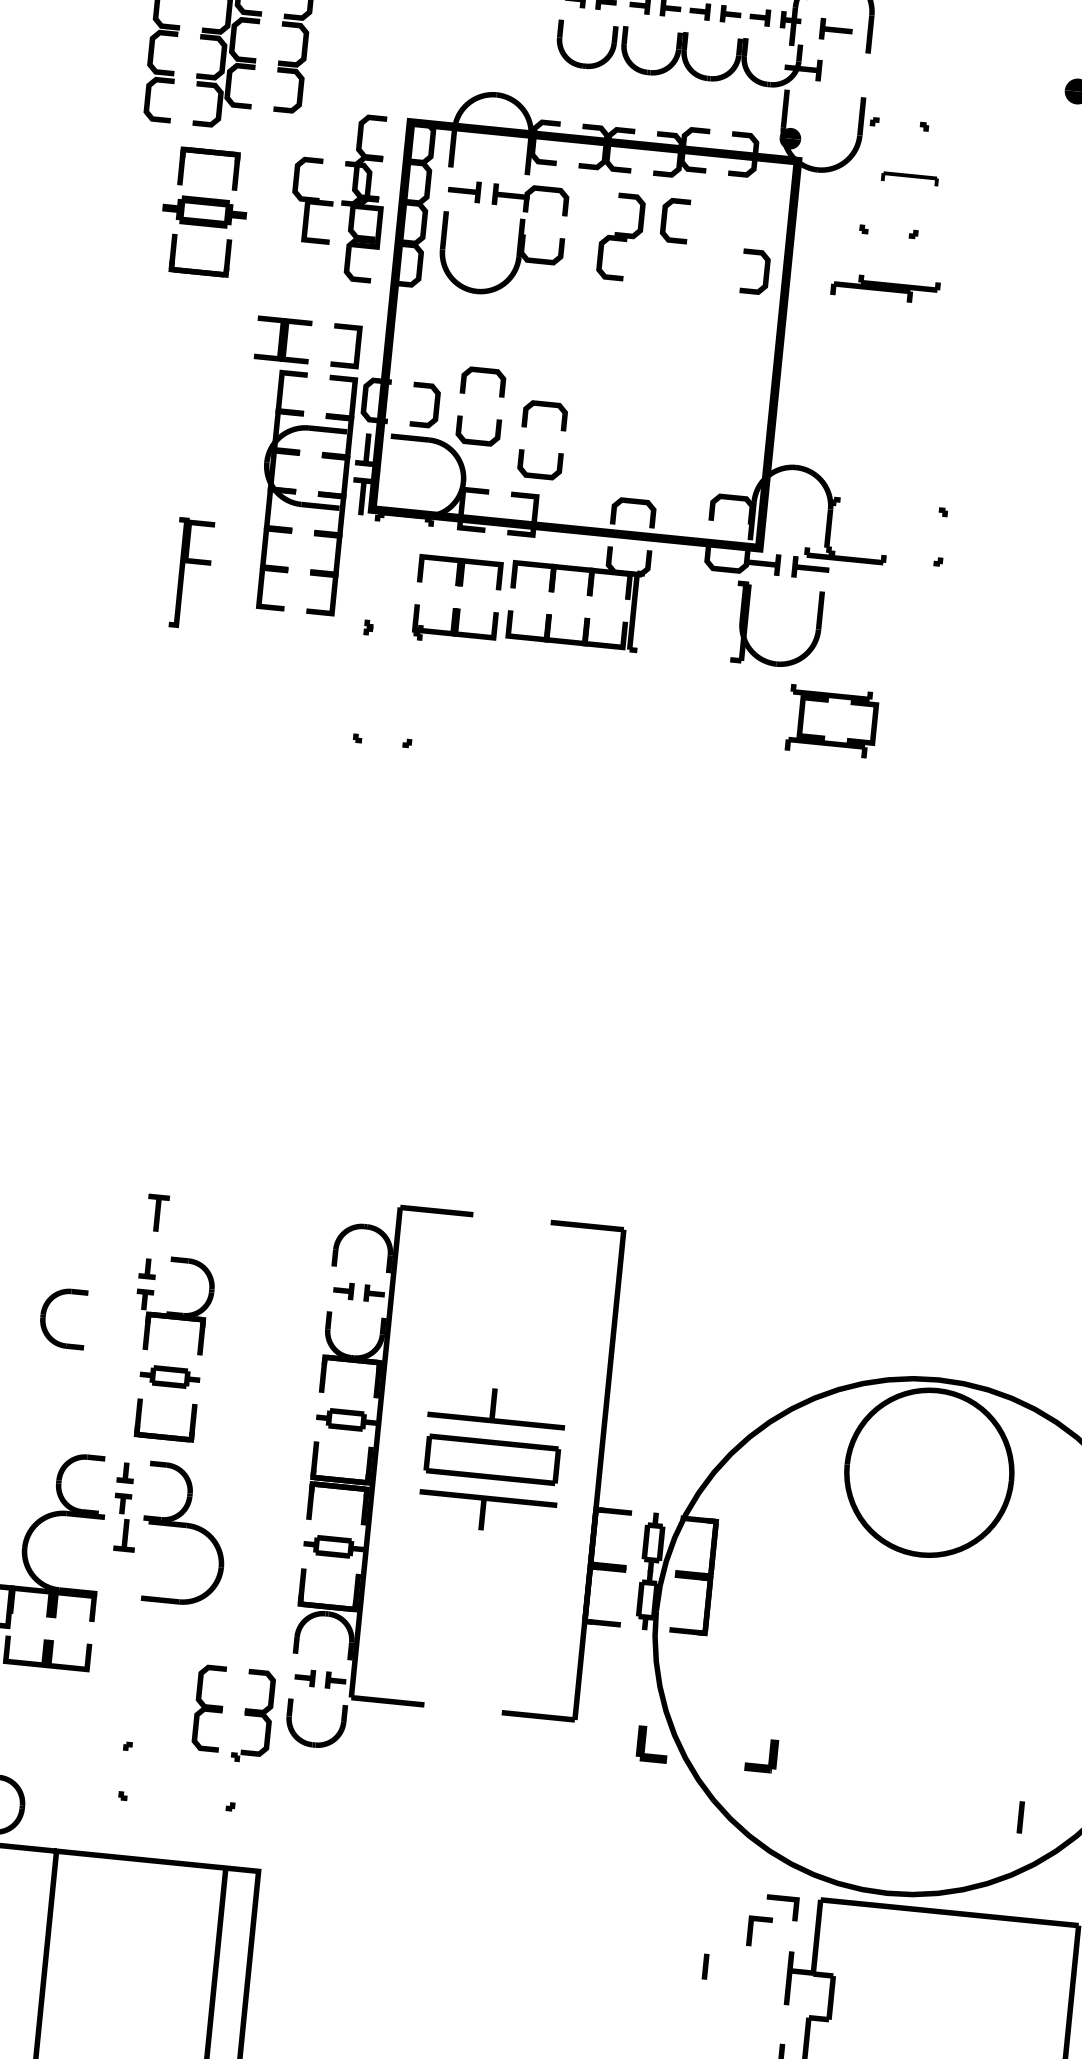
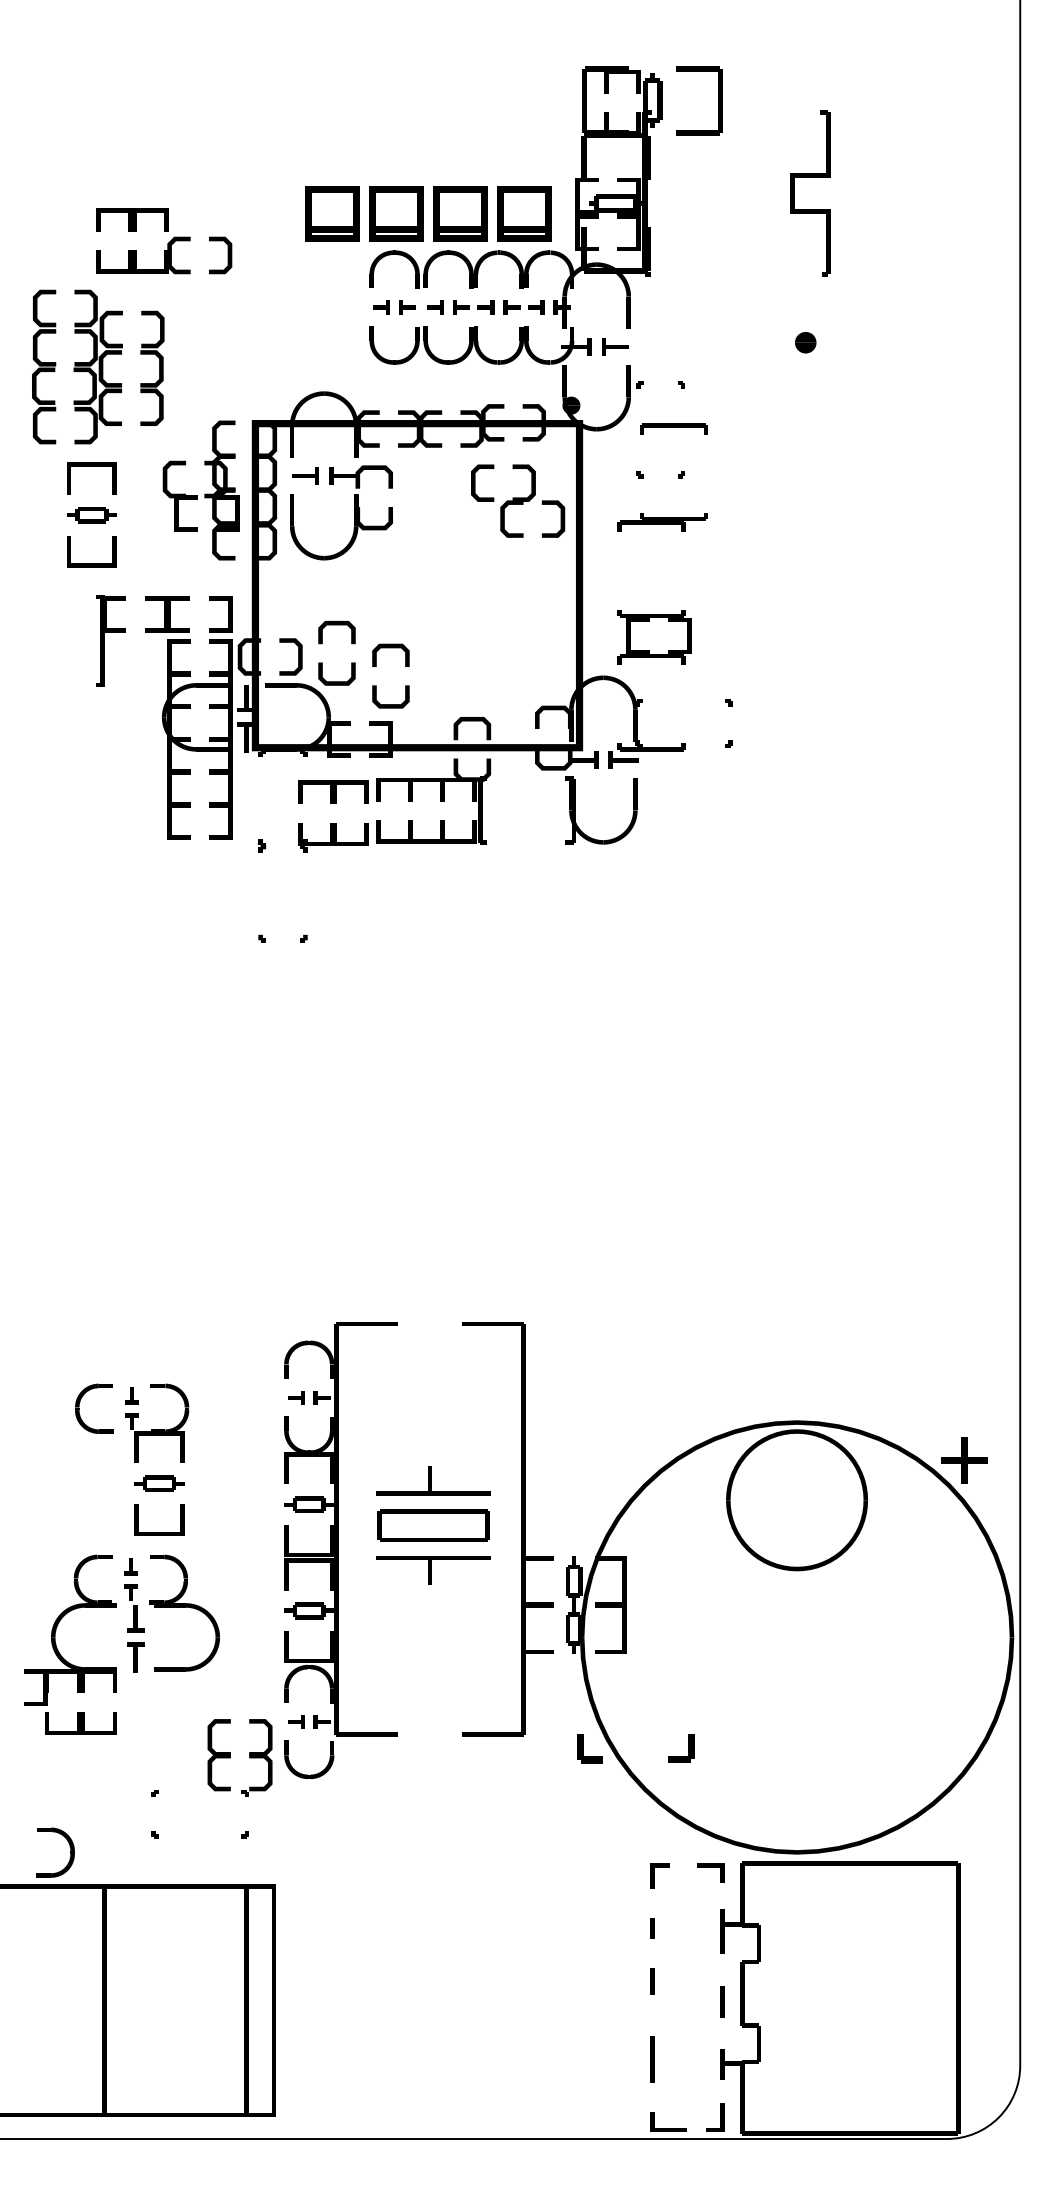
part: (836, 29) -> (615, 346), moved
part: (909, 178) -> (673, 428), size x1.43
part: (204, 212) -> (91, 515), size x0.71
part: (620, 236) -> (517, 500), moved
part: (191, 573) -> (110, 640), moved
part: (832, 721) -> (654, 637), moved
part: (157, 1212) -> (135, 1657), moved
curve: (45, 1316) -> (79, 1408), moved
line: (1020, 1817) -> (652, 1981), moved
line: (752, 1930) -> (654, 1875), moved

